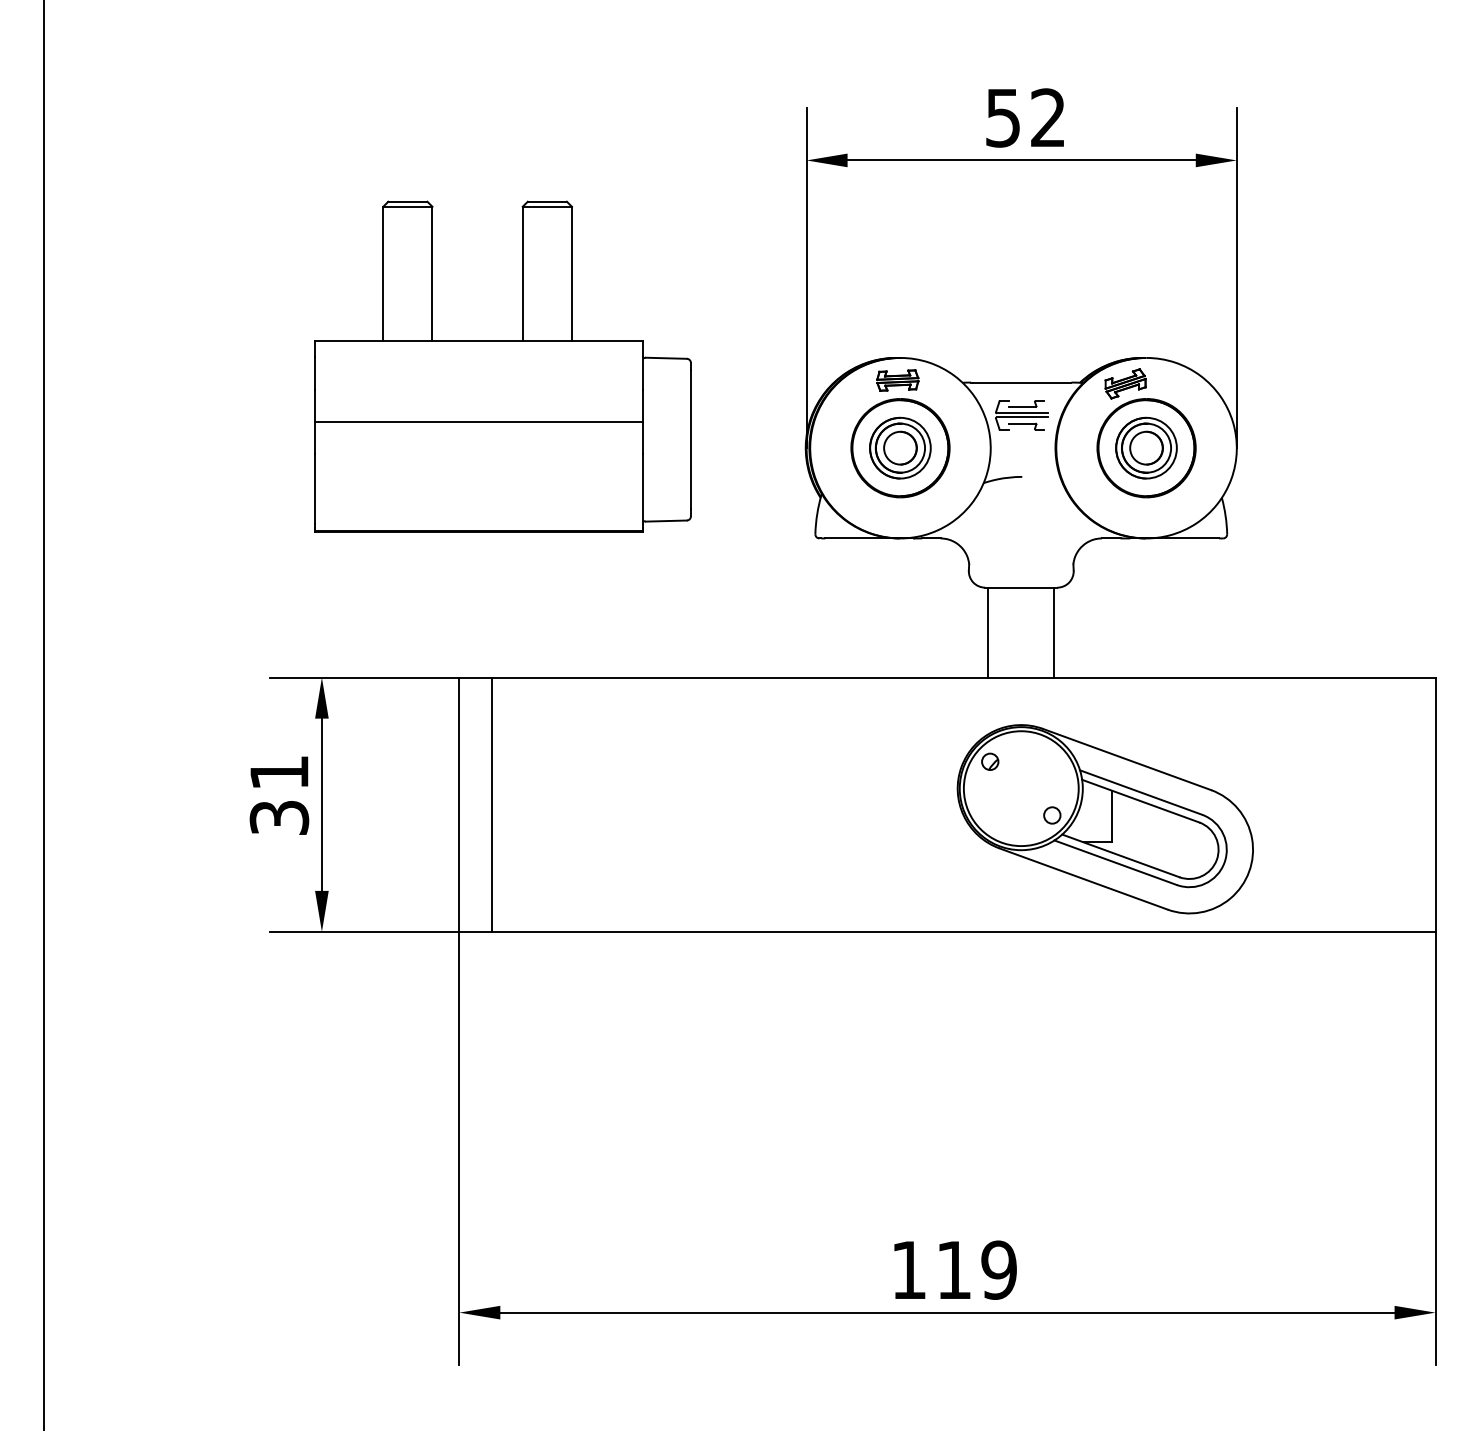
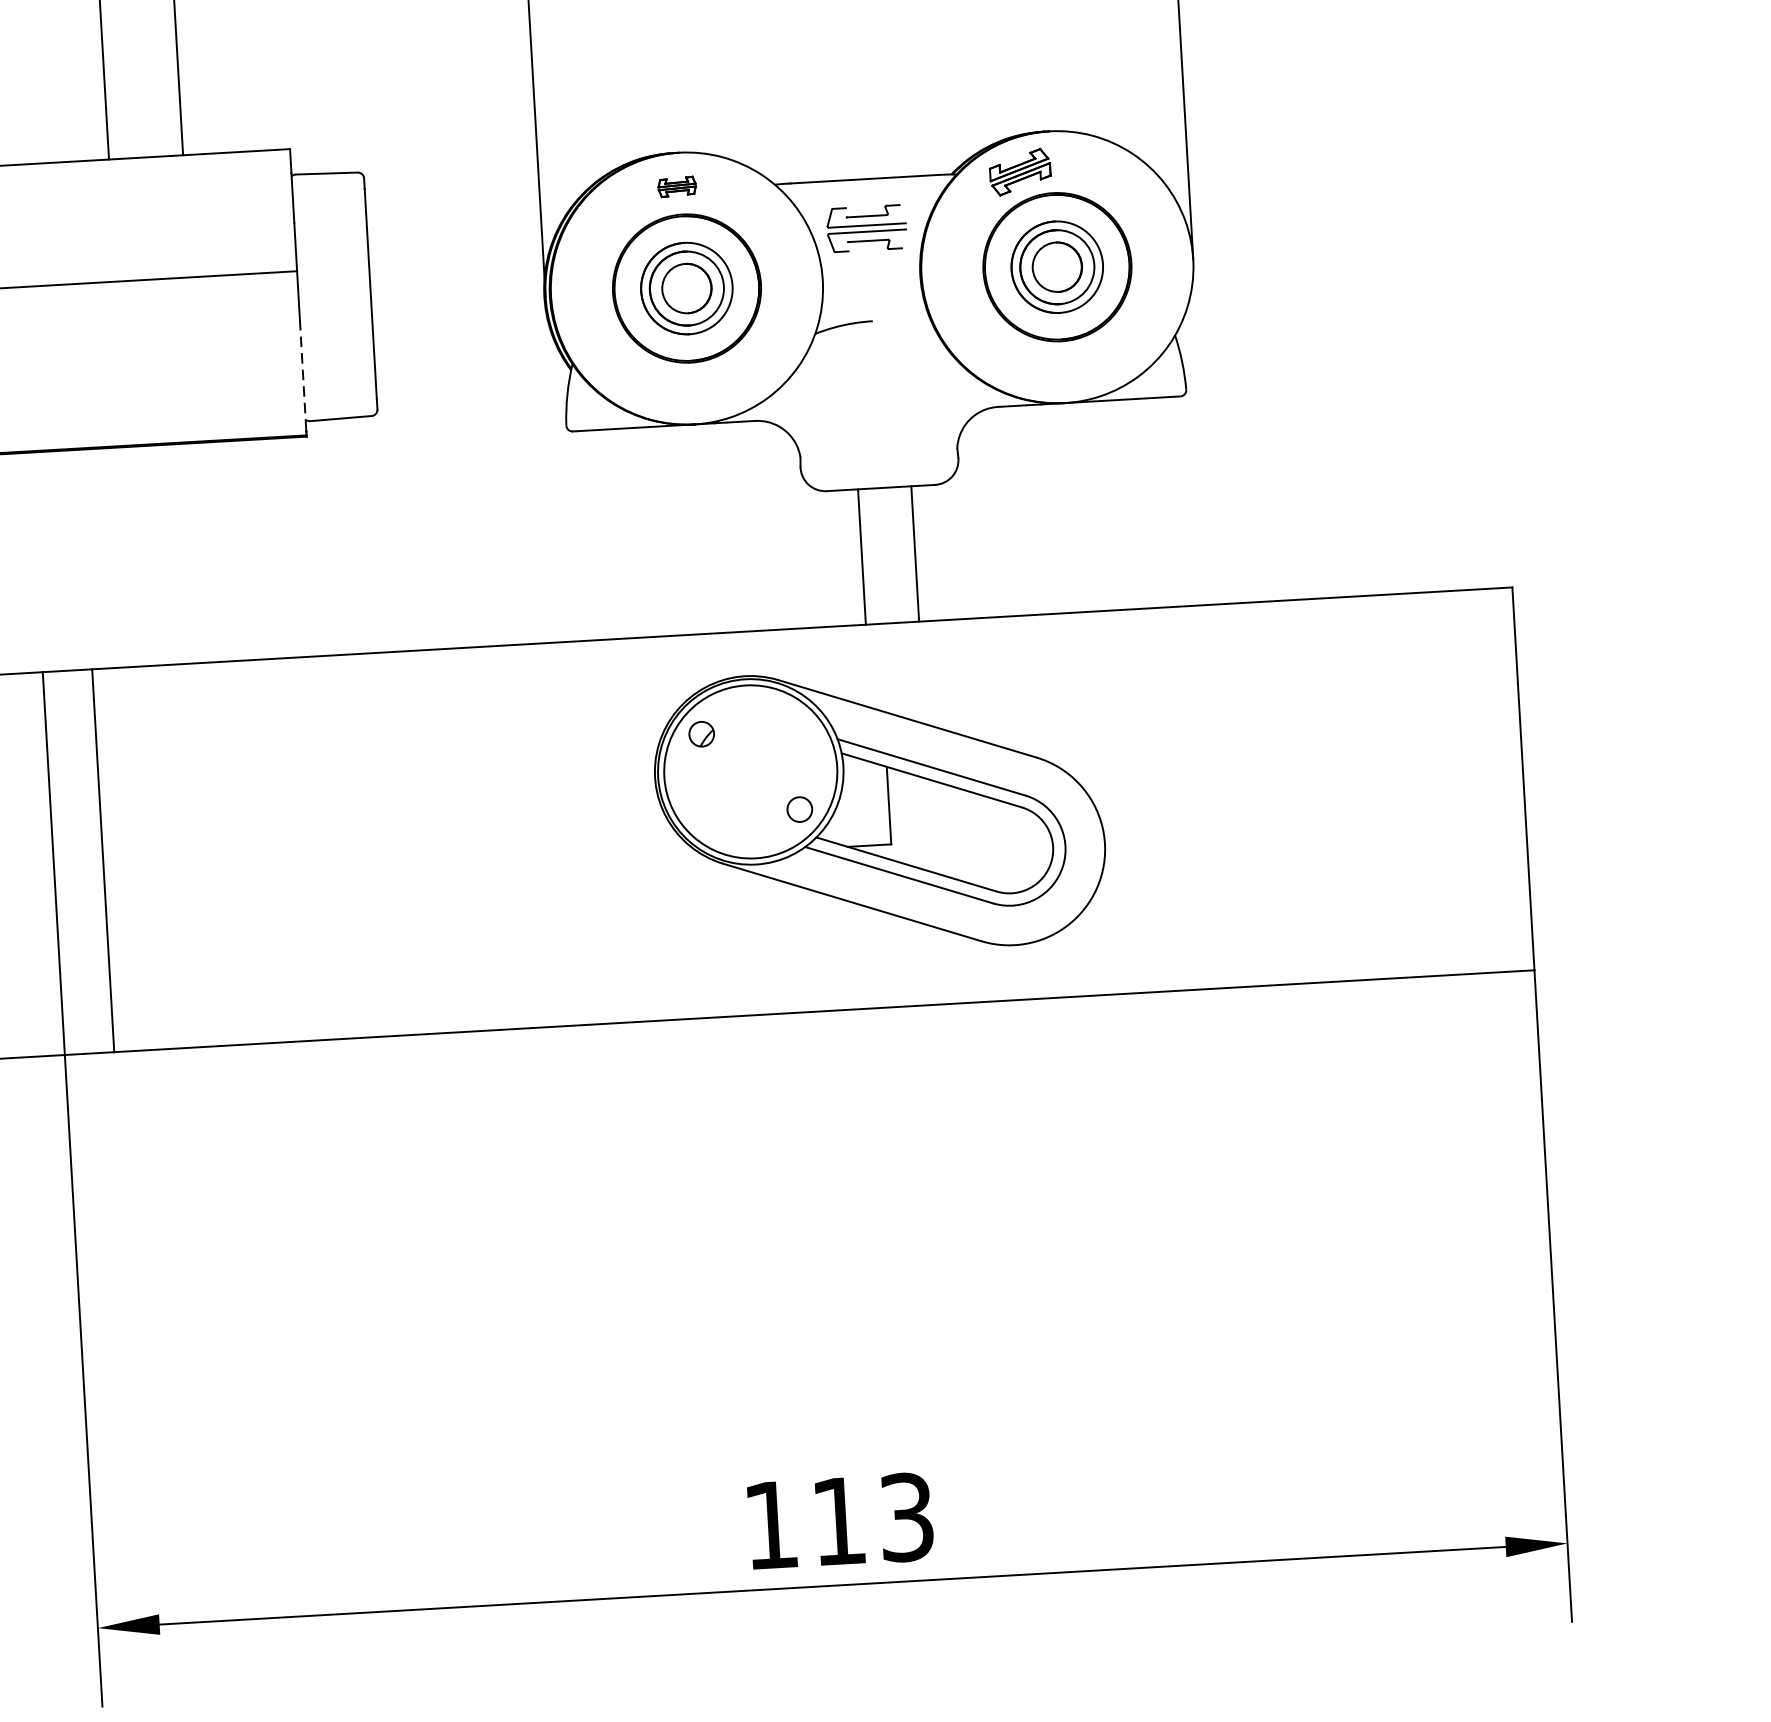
part: (897, 380) -> (676, 186), size x0.6
line: (643, 489) -> (303, 373), solid -> dashed
line: (988, 632) -> (915, 553), moved
line: (1054, 632) -> (862, 556), moved
part: (1104, 819) -> (878, 811), moved
text: (998, 1269) -> (905, 1516), 119 -> 113

